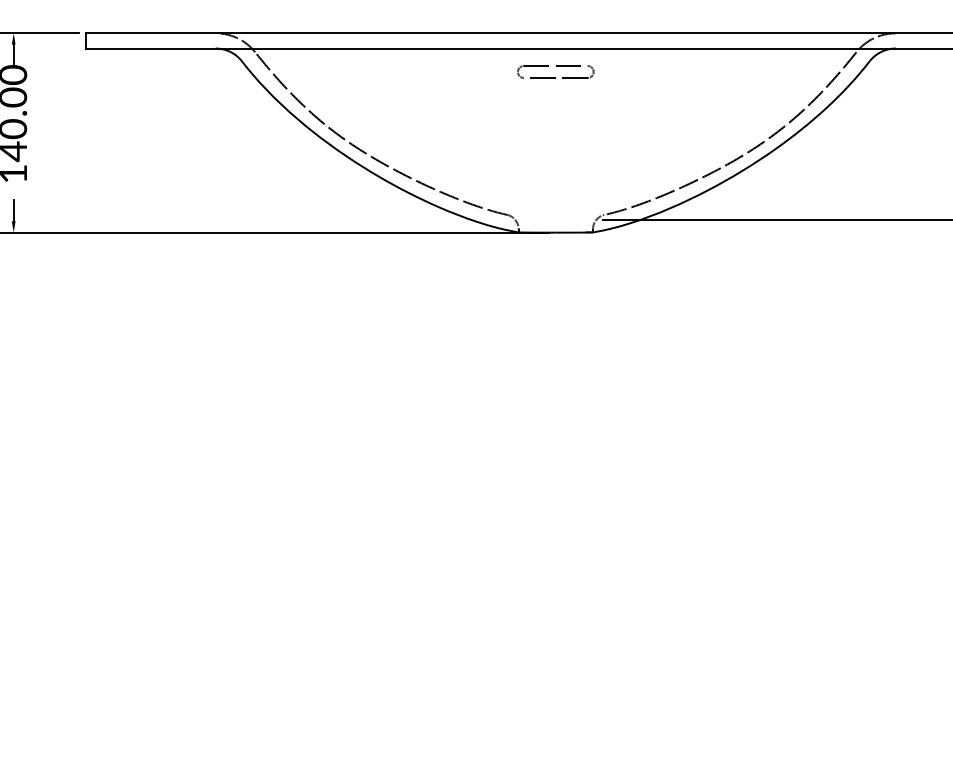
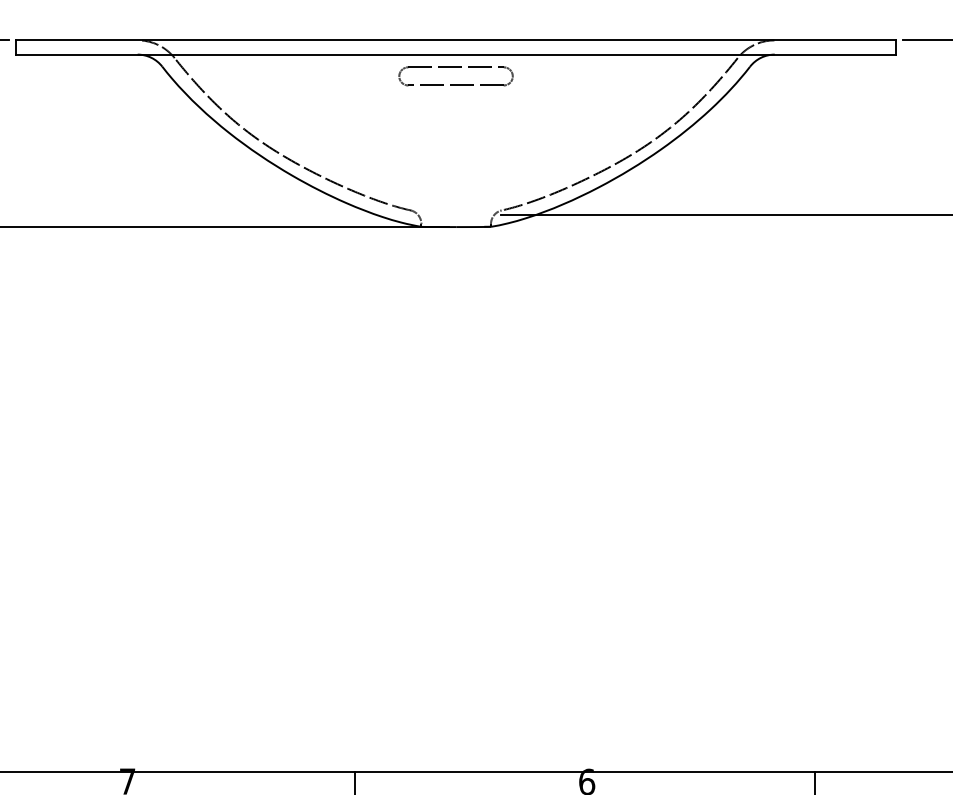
part: (556, 71) -> (456, 76), size x1.6

